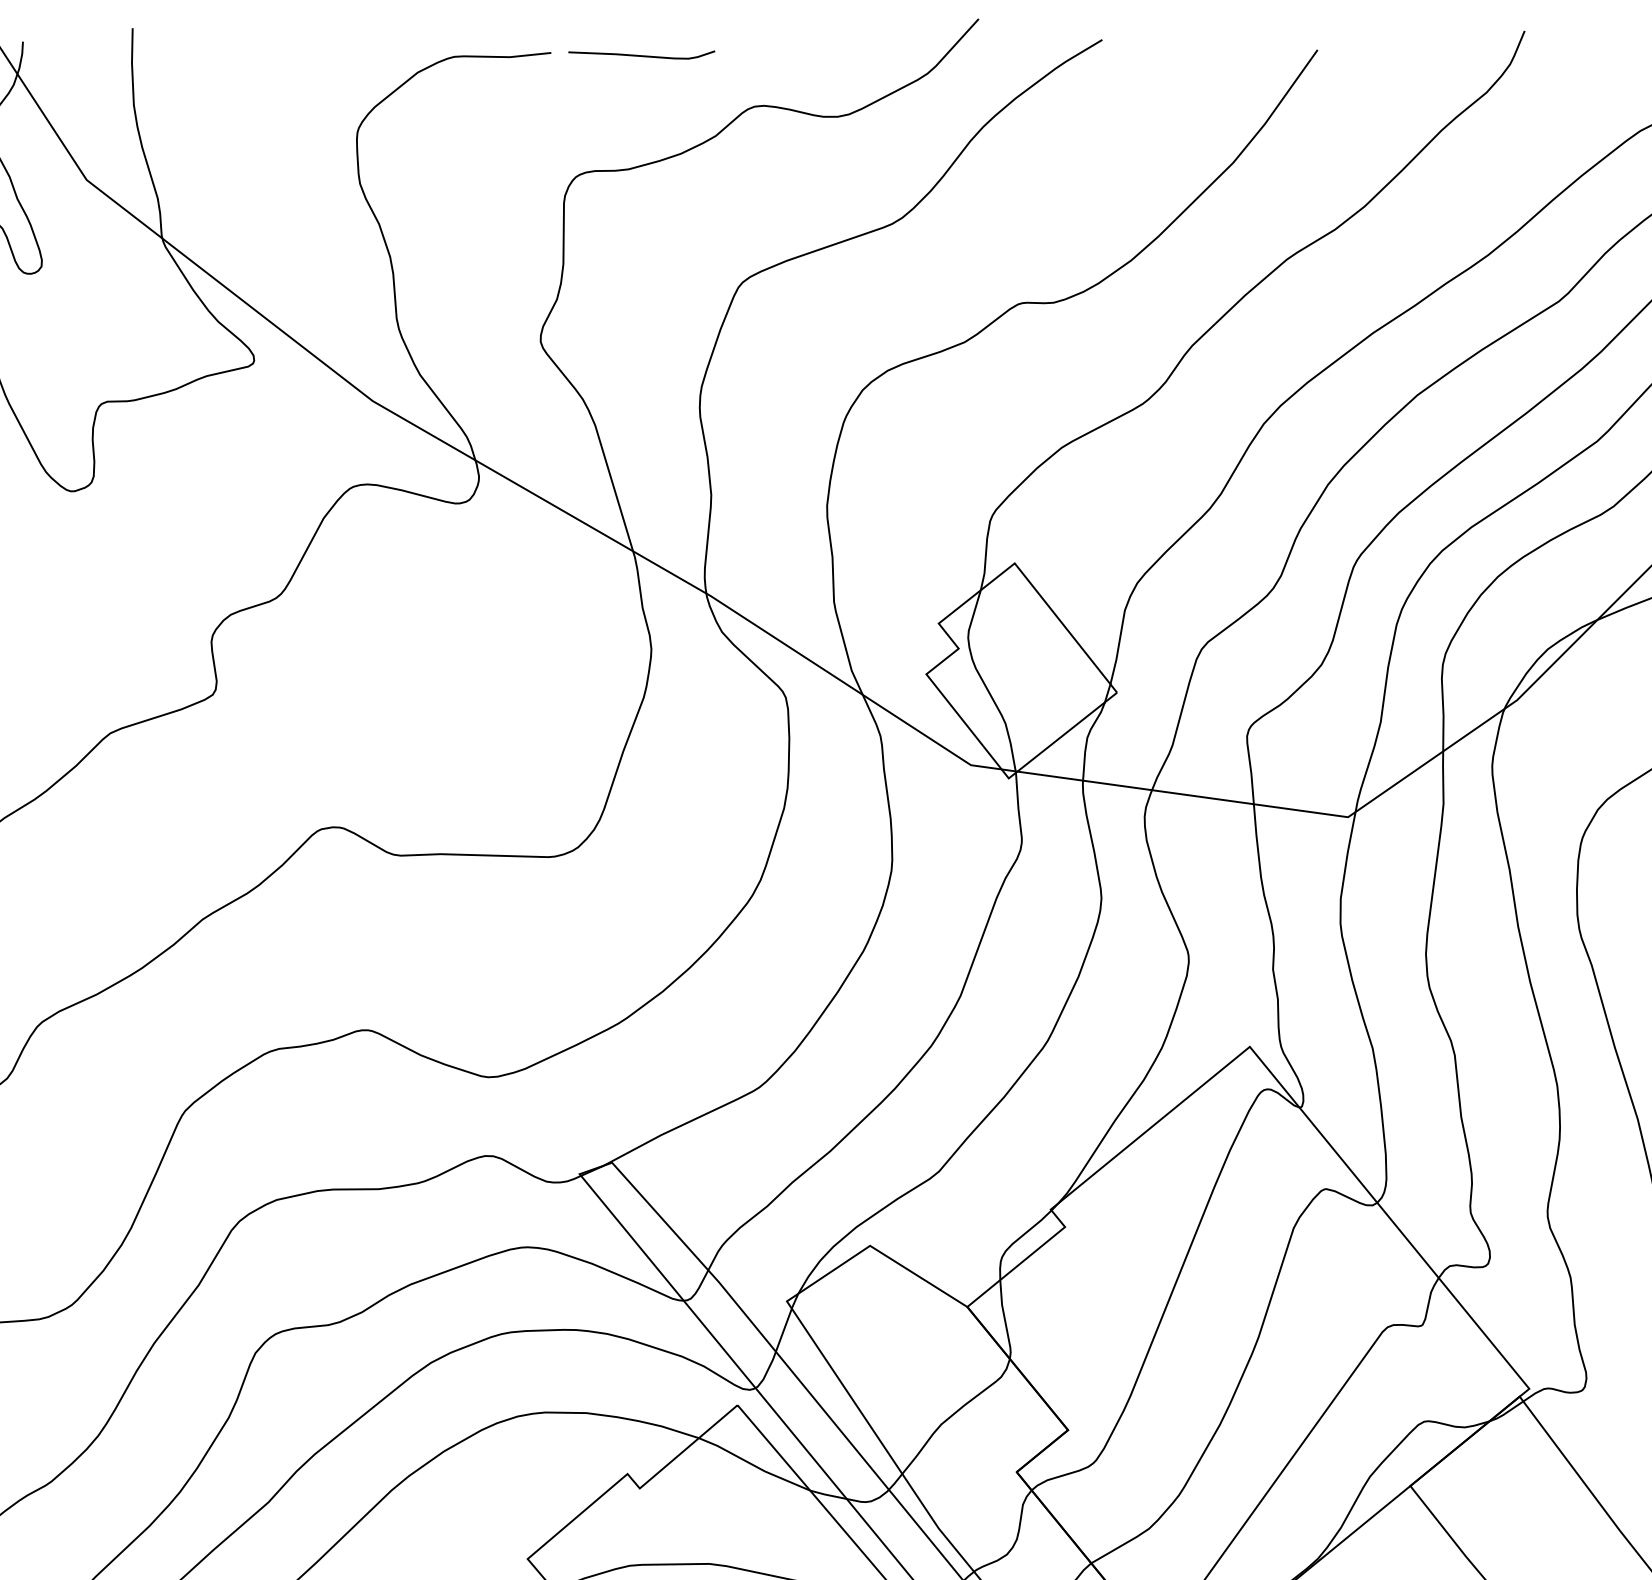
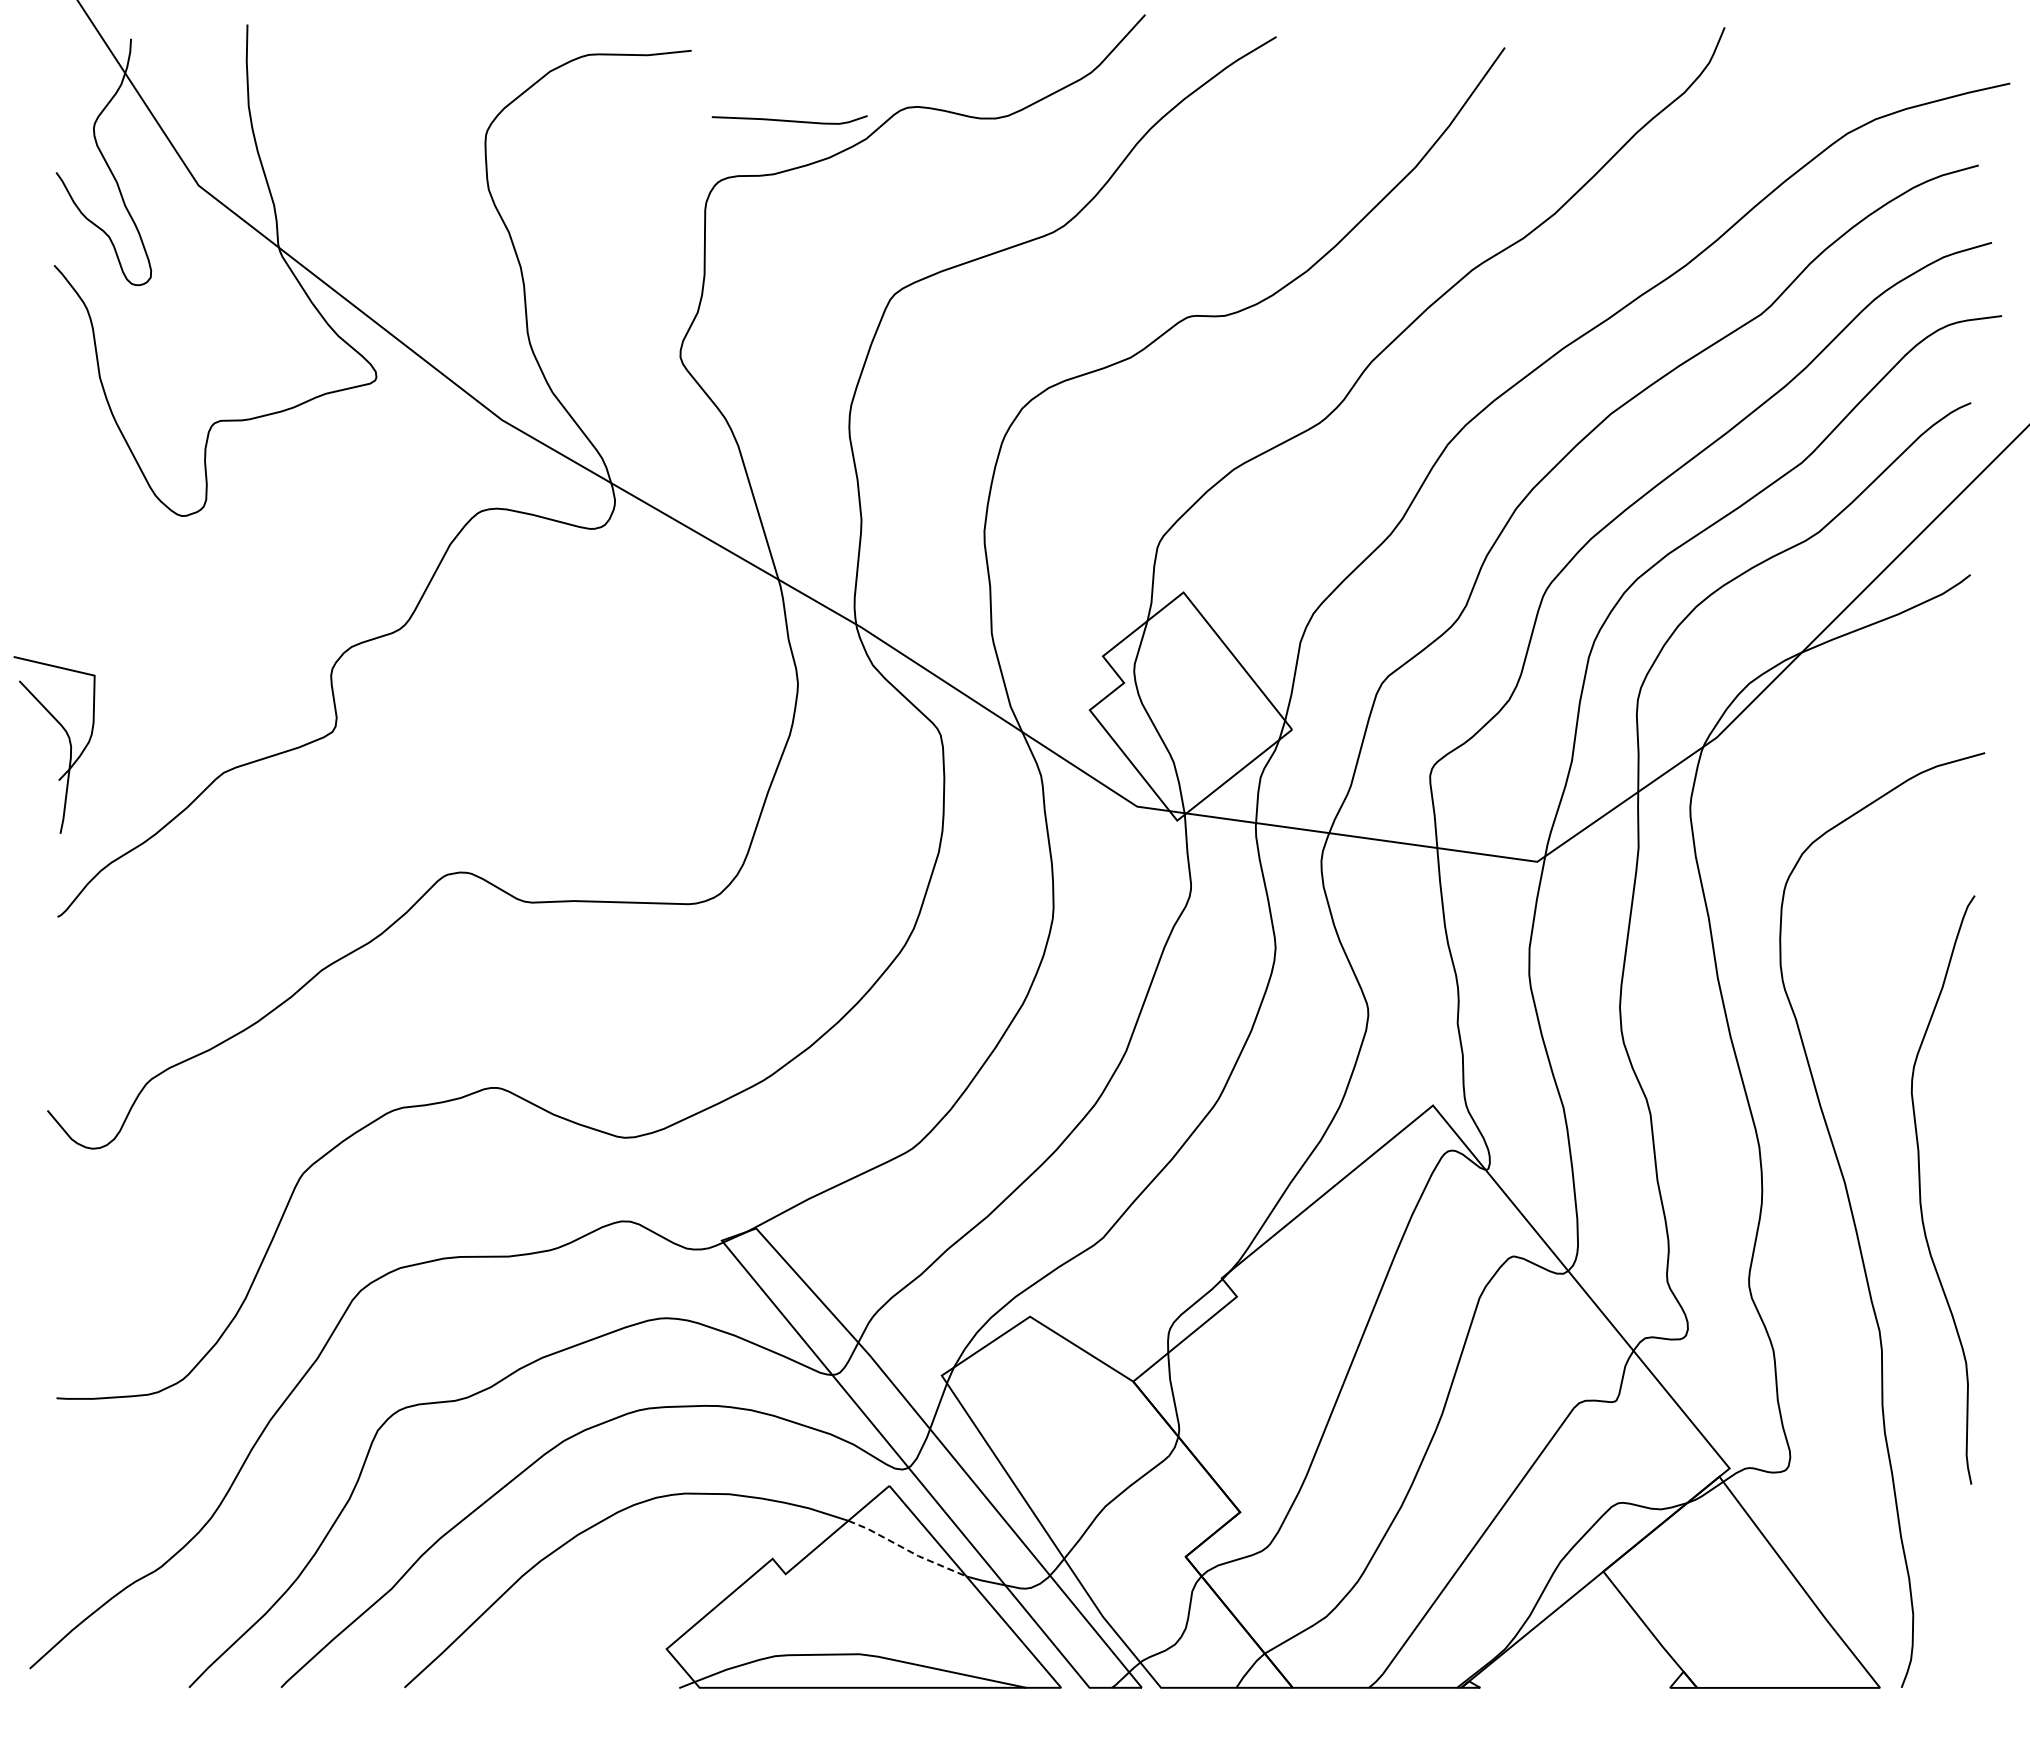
curve: (641, 55) -> (789, 120), moved
line: (754, 1466) -> (907, 1550), solid -> dashed

